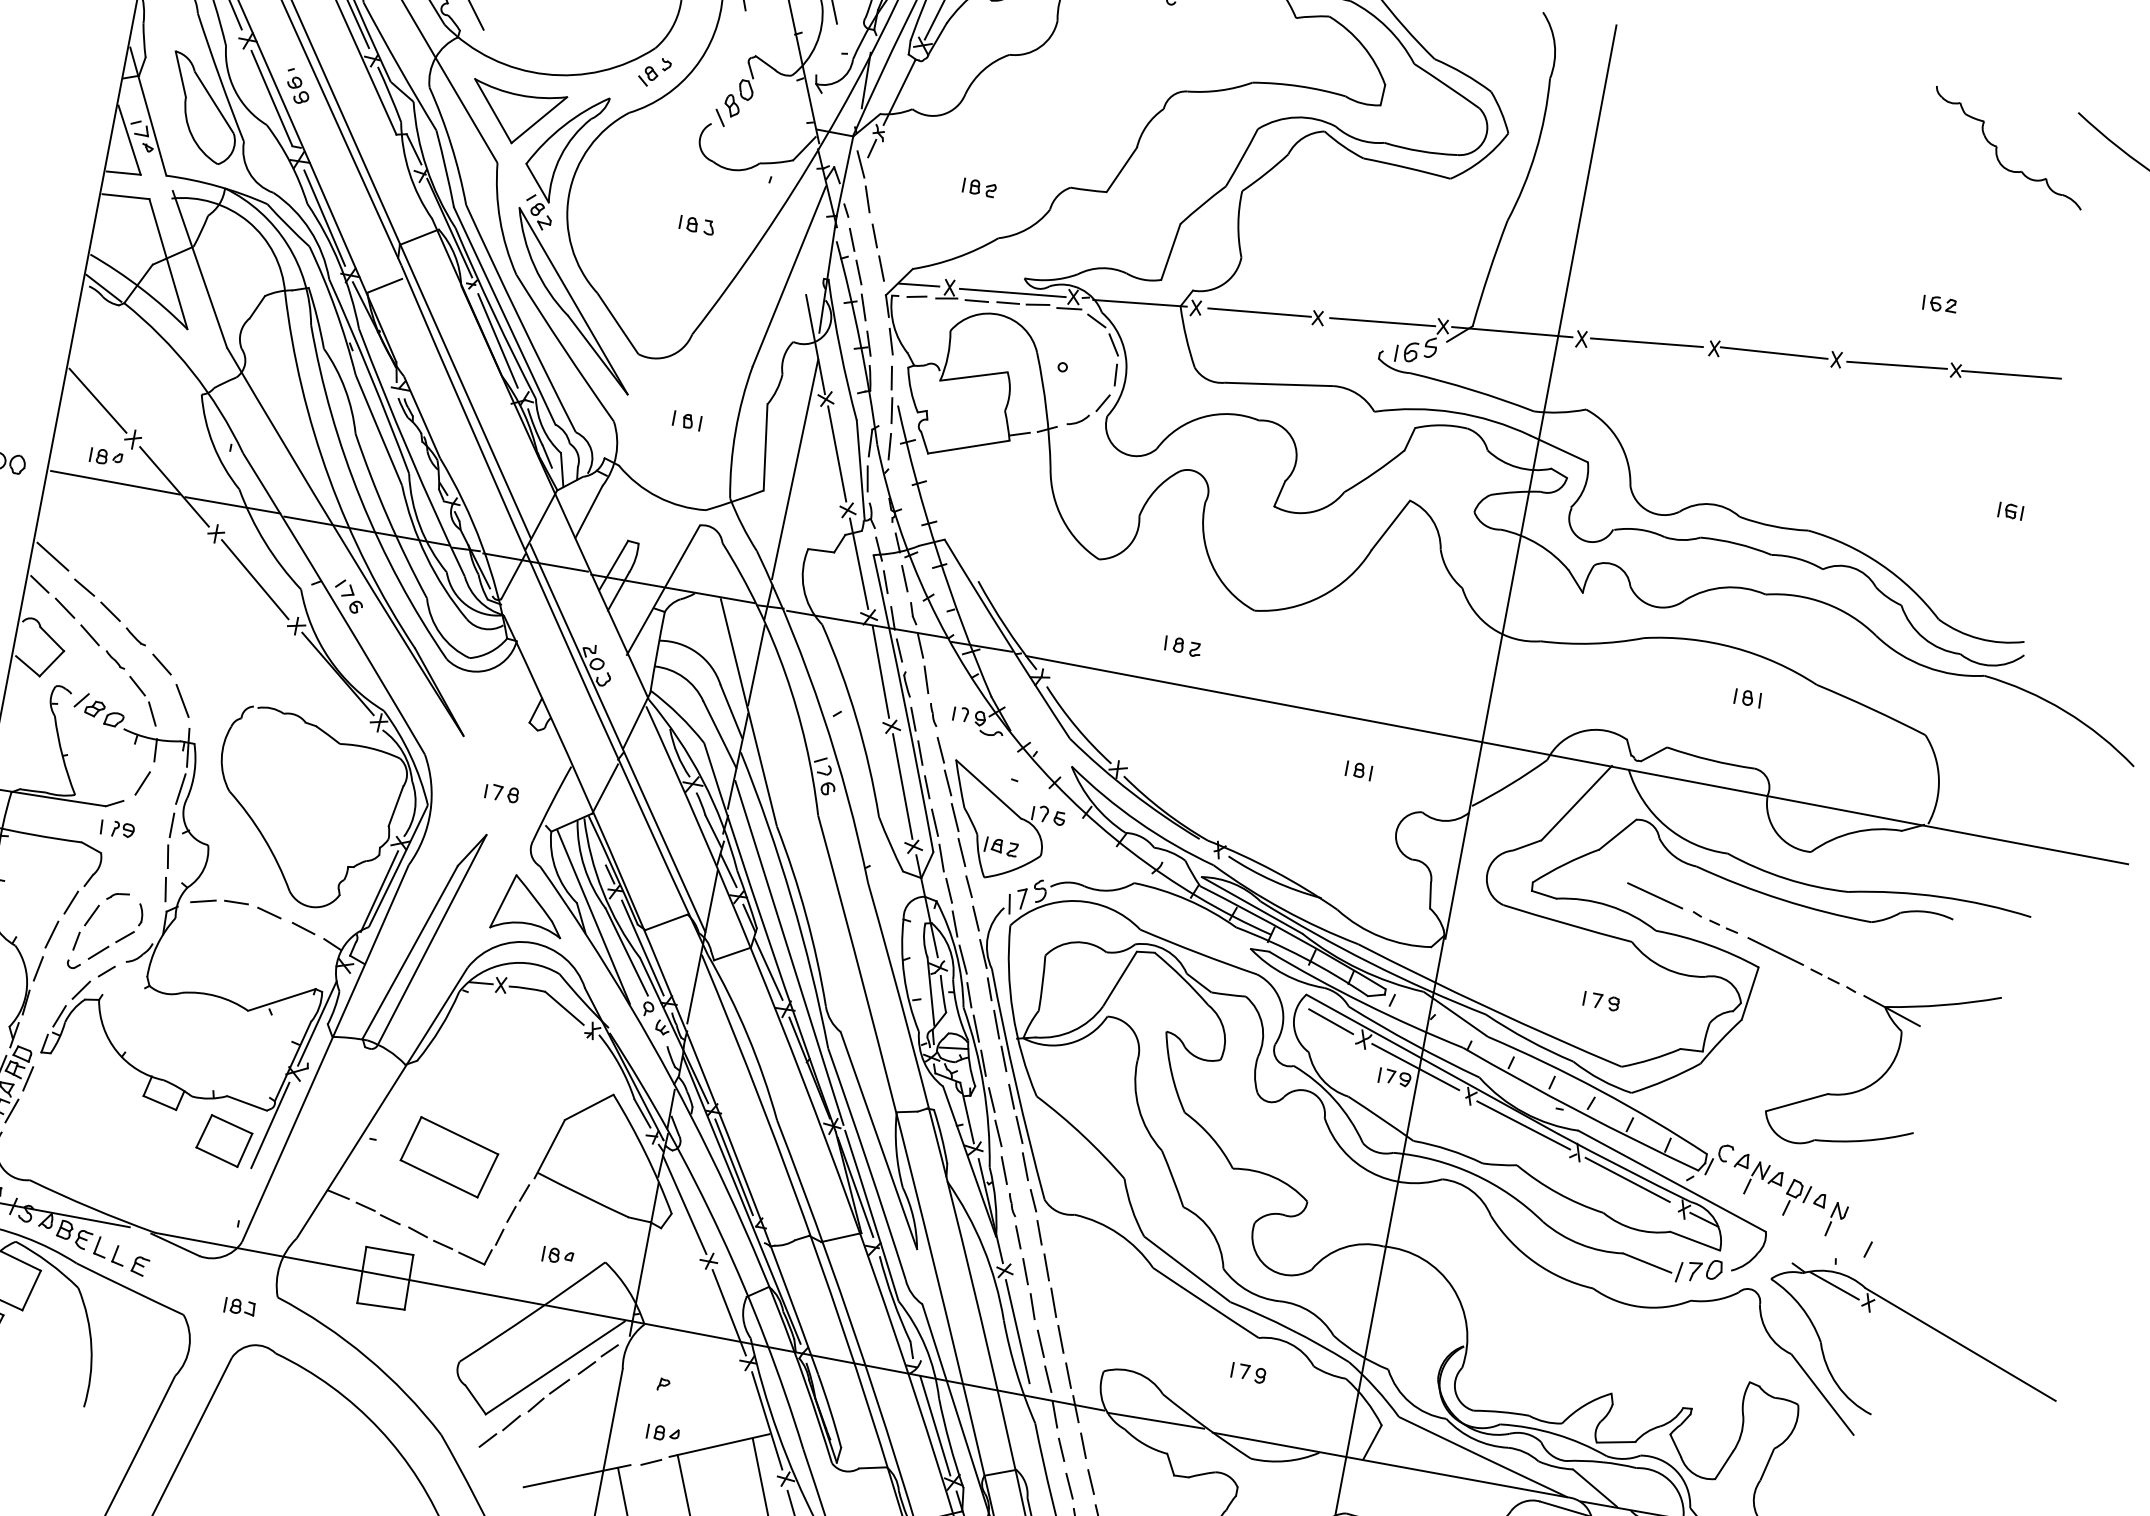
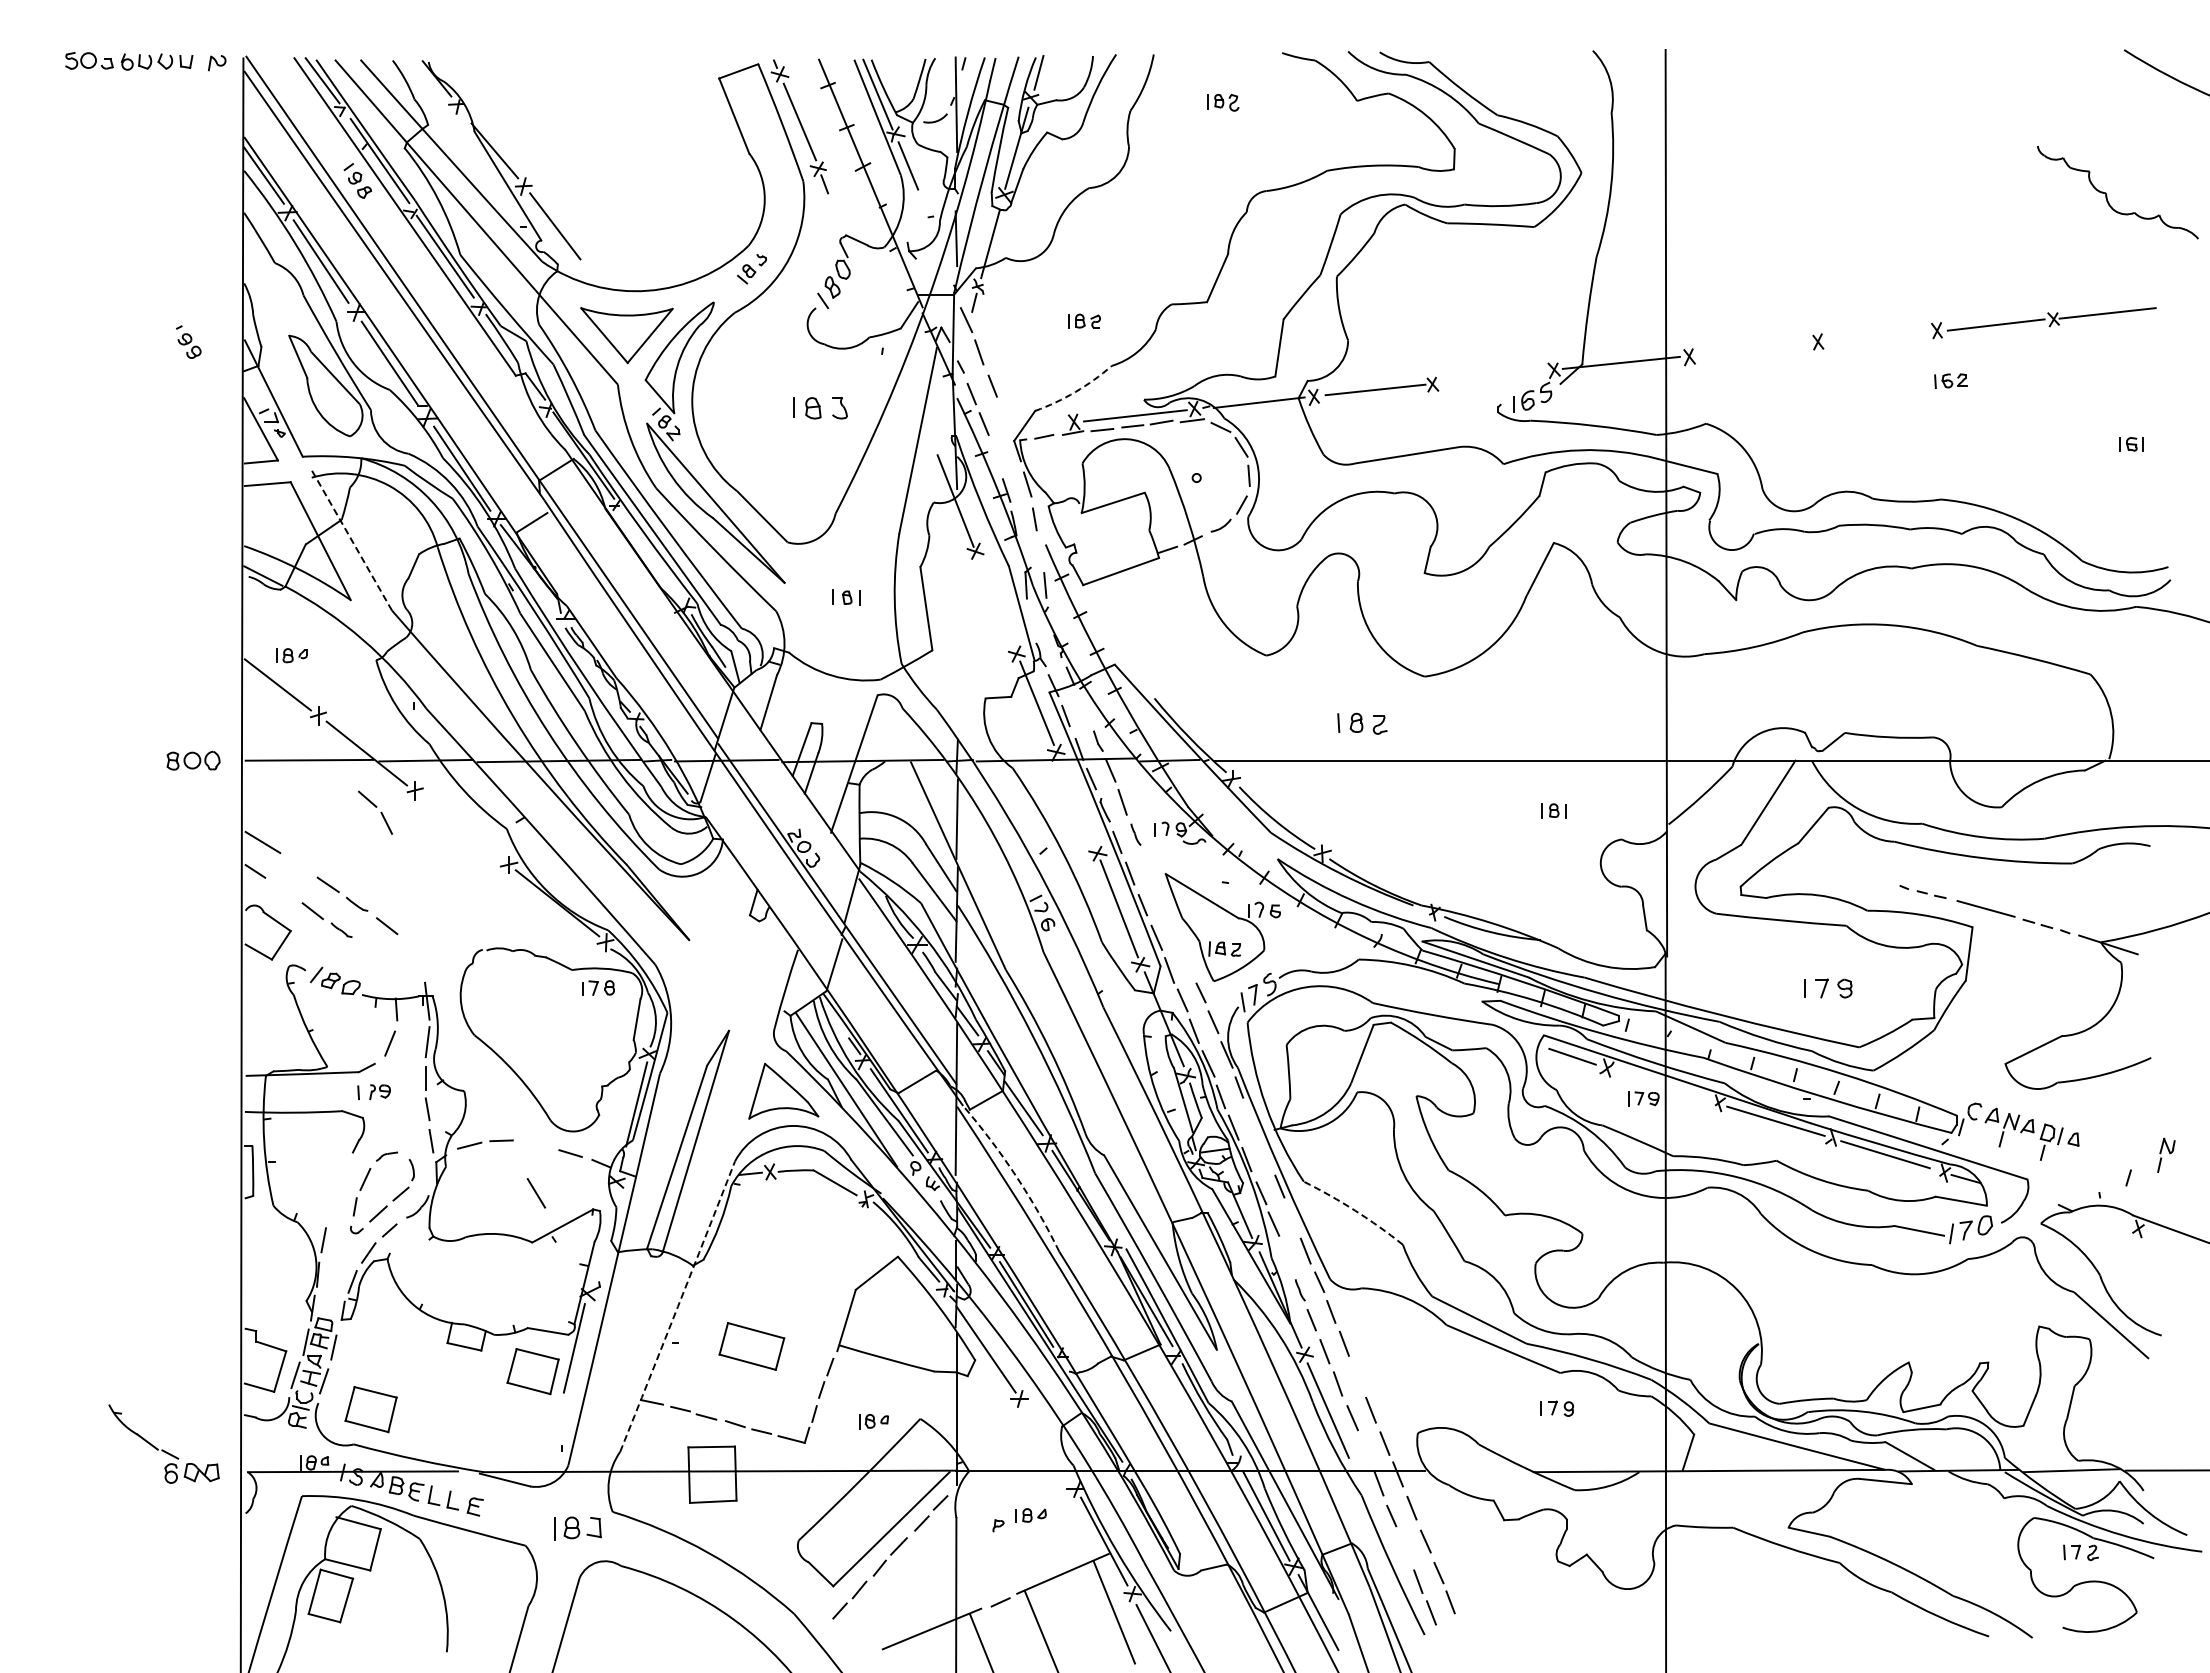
part: (297, 85) -> (188, 341), moved
part: (1997, 149) -> (2107, 195), moved
part: (697, 225) -> (820, 408), size x1.6
arc: (957, 257) -> (1075, 391), solid -> dashed
line: (881, 267) -> (1004, 415), removed
line: (199, 269) -> (351, 540), solid -> dashed
line: (918, 284) -> (1043, 424), removed
part: (1939, 303) -> (1950, 380), moved
line: (863, 307) -> (994, 456), removed
line: (1382, 321) -> (1495, 376), removed
line: (498, 340) -> (650, 554), removed
line: (1646, 342) -> (1751, 348), removed
line: (1773, 352) -> (1875, 335), removed
line: (891, 410) -> (1040, 550), removed
line: (836, 453) -> (995, 601), removed
part: (105, 457) -> (291, 655), moved
line: (794, 469) -> (958, 624), removed
line: (867, 478) -> (1029, 620), removed
line: (904, 577) -> (1083, 708), removed
line: (255, 579) -> (461, 827), removed
line: (84, 587) -> (298, 866), removed
part: (349, 596) -> (554, 826), removed
line: (64, 607) -> (283, 889), removed
part: (1182, 647) -> (1362, 724), size x1.4
line: (880, 671) -> (1077, 802), removed
part: (1748, 697) -> (1913, 670), removed
part: (143, 700) -> (375, 812), moved
line: (182, 701) -> (536, 1193), moved
part: (502, 792) -> (598, 987), moved
part: (951, 801) -> (1168, 914), removed
line: (1655, 895) -> (1860, 877), removed
line: (70, 902) -> (342, 1170), removed
line: (268, 912) -> (534, 1144), removed
line: (52, 934) -> (330, 1204), removed
line: (789, 953) -> (1040, 1089), removed
part: (1600, 1001) -> (1827, 988), size x1.4
line: (316, 1023) -> (600, 1242), removed
line: (996, 1023) -> (1252, 1119), removed
arc: (747, 1035) -> (1015, 1175), solid -> dashed
line: (1003, 1058) -> (1265, 1151), removed
line: (1415, 1066) -> (1661, 1084), removed
arc: (382, 1102) -> (677, 1306), solid -> dashed
line: (1019, 1129) -> (1293, 1216), removed
arc: (1083, 1135) -> (1355, 1210), solid -> dashed
part: (53, 1148) -> (370, 1409), added
part: (449, 1157) -> (751, 1346), size x0.7
line: (1004, 1170) -> (1286, 1258), removed
part: (1837, 1219) -> (2166, 1154), moved
line: (1834, 1285) -> (2102, 1218), removed
line: (1053, 1302) -> (1357, 1376), removed
part: (240, 1306) -> (578, 1527), size x1.6
line: (728, 1312) -> (1047, 1444), removed
line: (1047, 1378) -> (1365, 1450), removed
line: (1155, 1420) -> (1476, 1470), removed
part: (662, 1433) -> (1030, 1515), moved
line: (1069, 1486) -> (1405, 1549), removed

